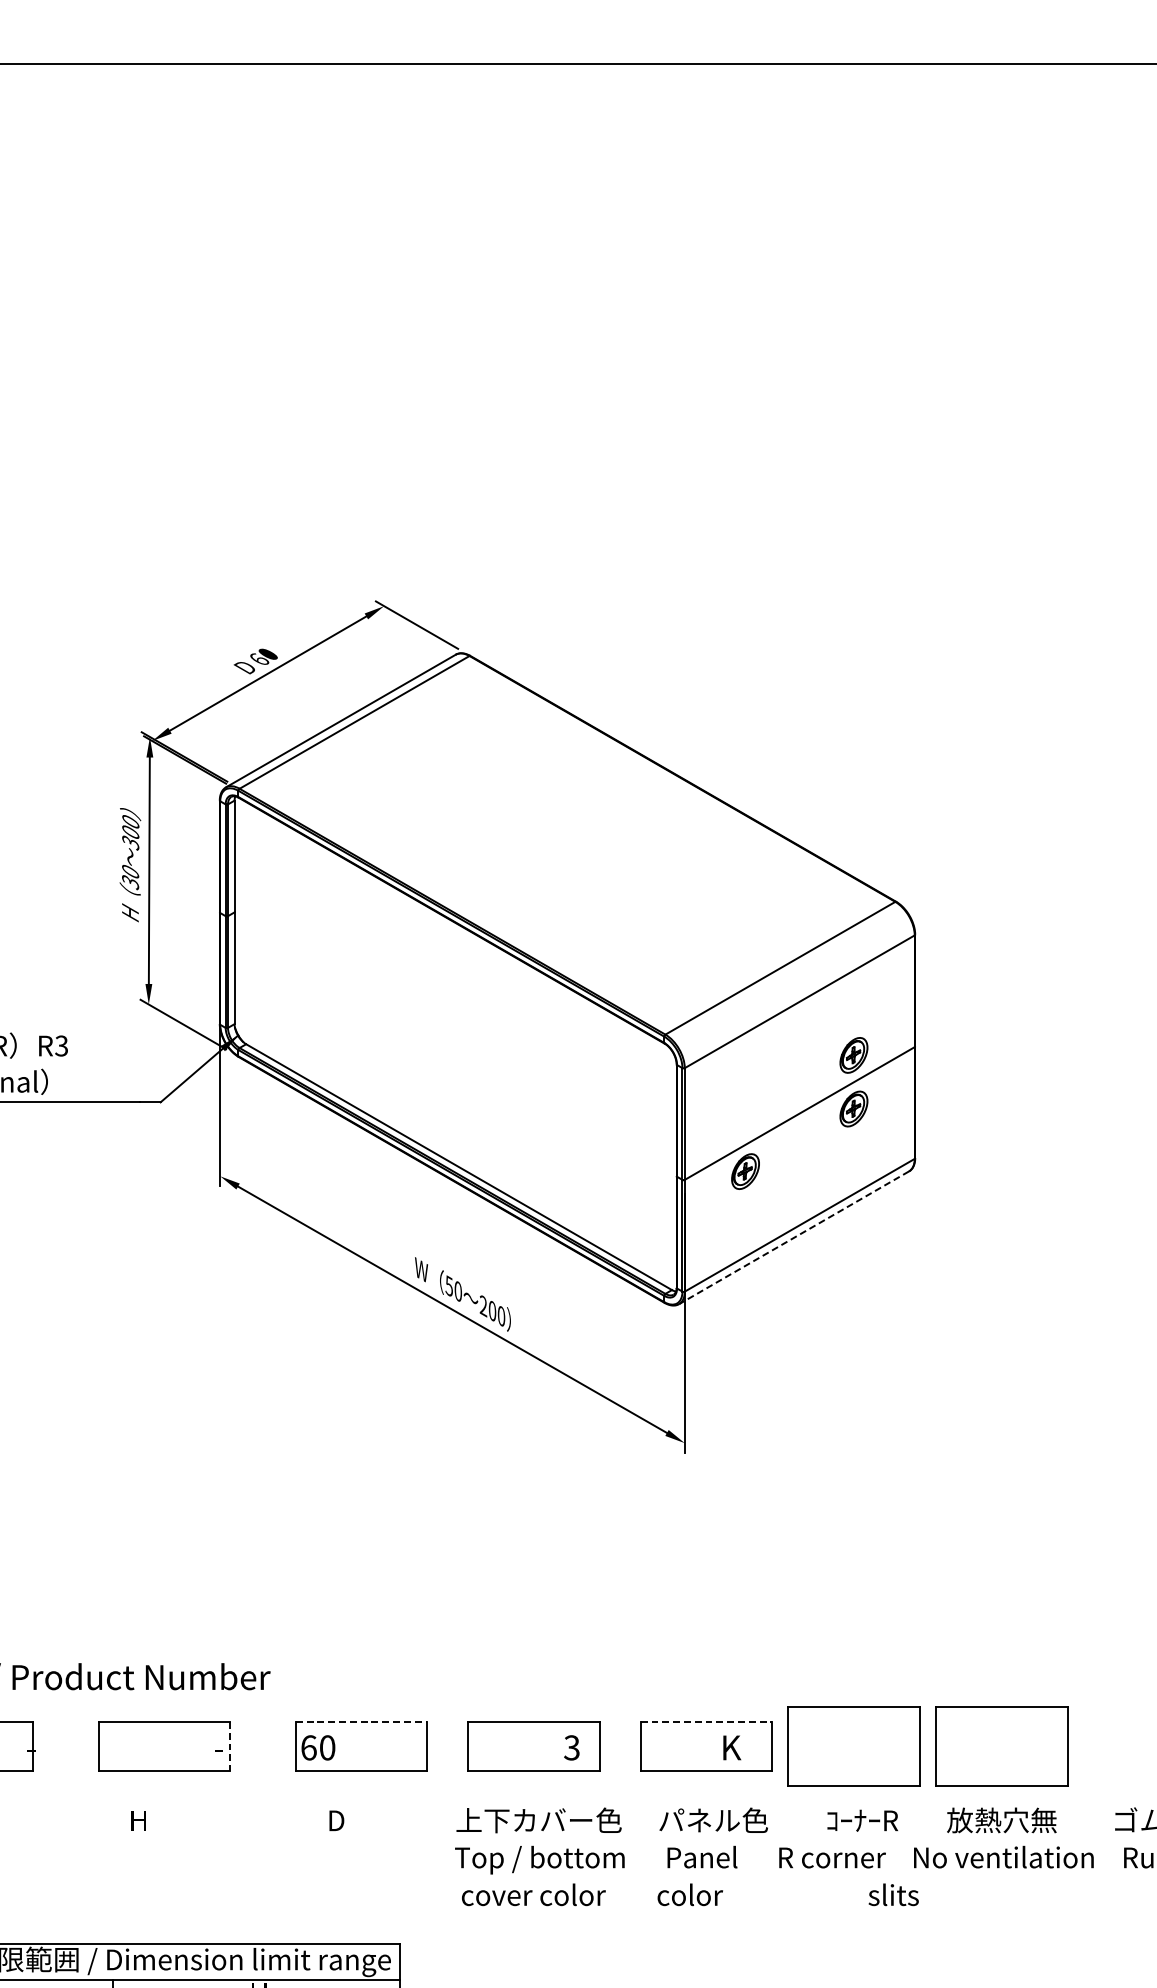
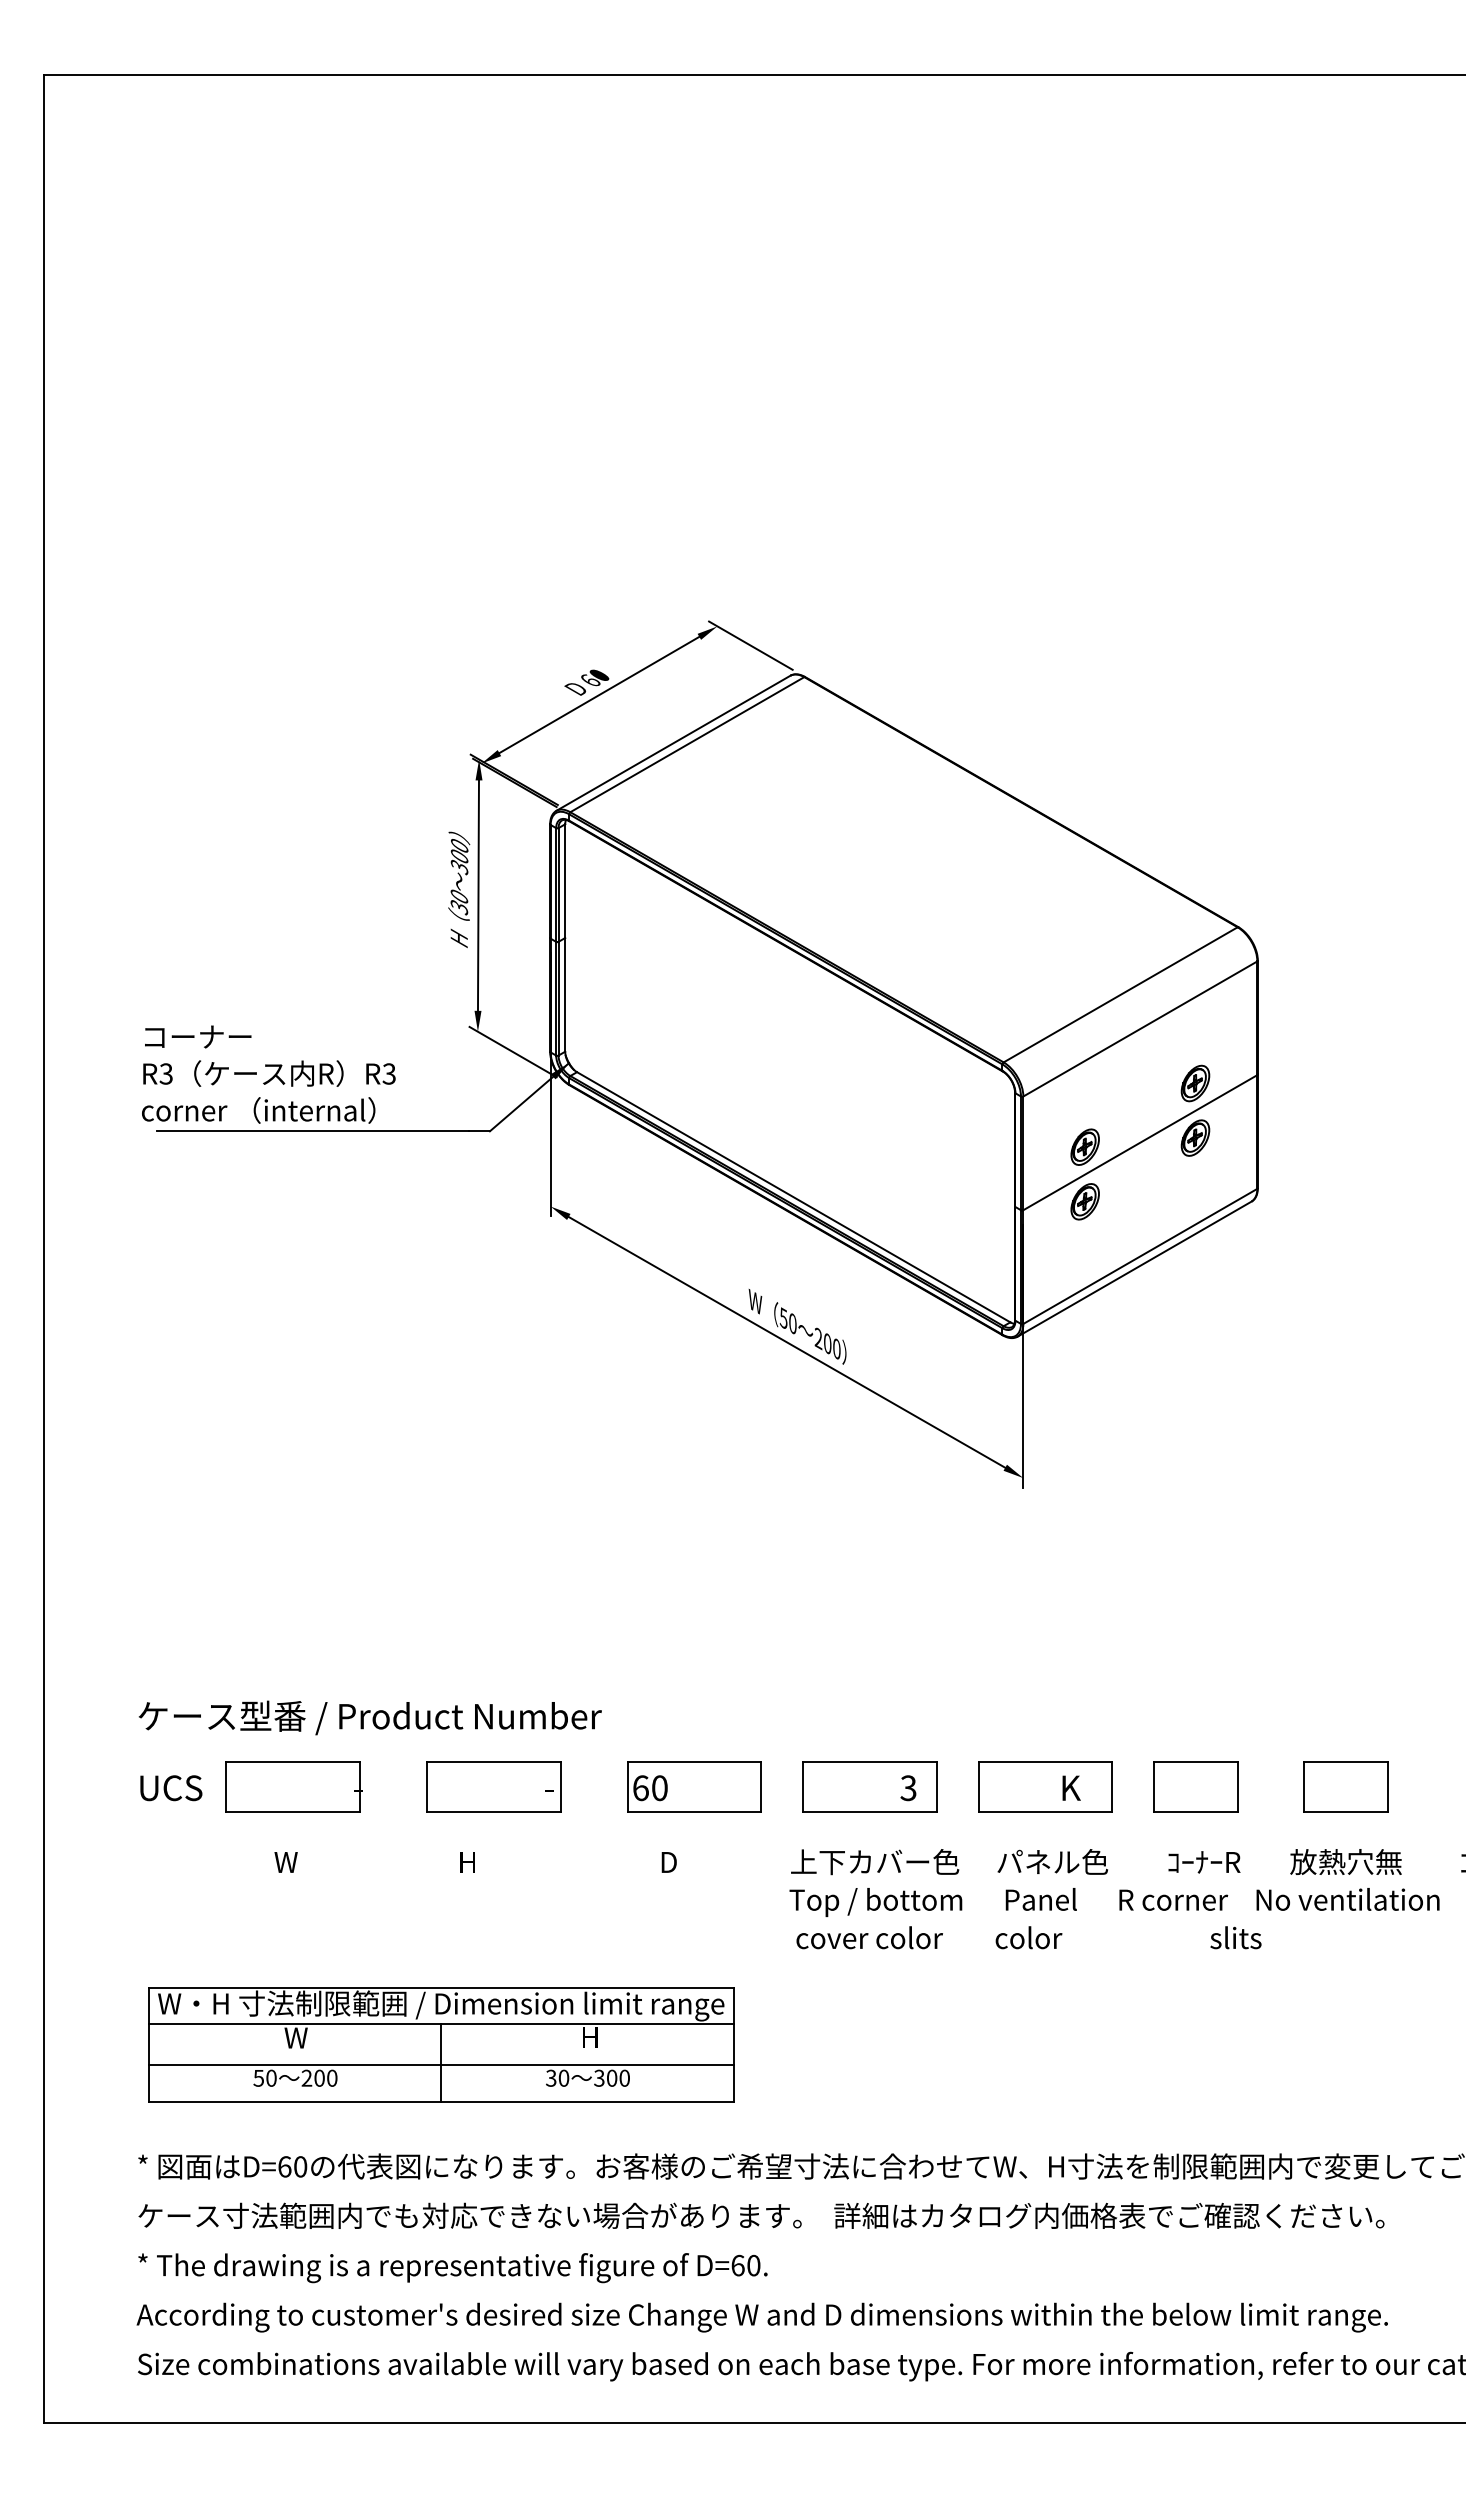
part: (744, 1117) -> (1084, 1146), added
line: (794, 1238) -> (1134, 1269), dashed -> solid
line: (361, 1721) -> (694, 1761), dashed -> solid
line: (706, 1721) -> (1045, 1761), dashed -> solid
part: (853, 1746) -> (1195, 1786), size x0.62
part: (1001, 1746) -> (1345, 1786), size x0.62
line: (229, 1747) -> (560, 1787), dashed -> solid

